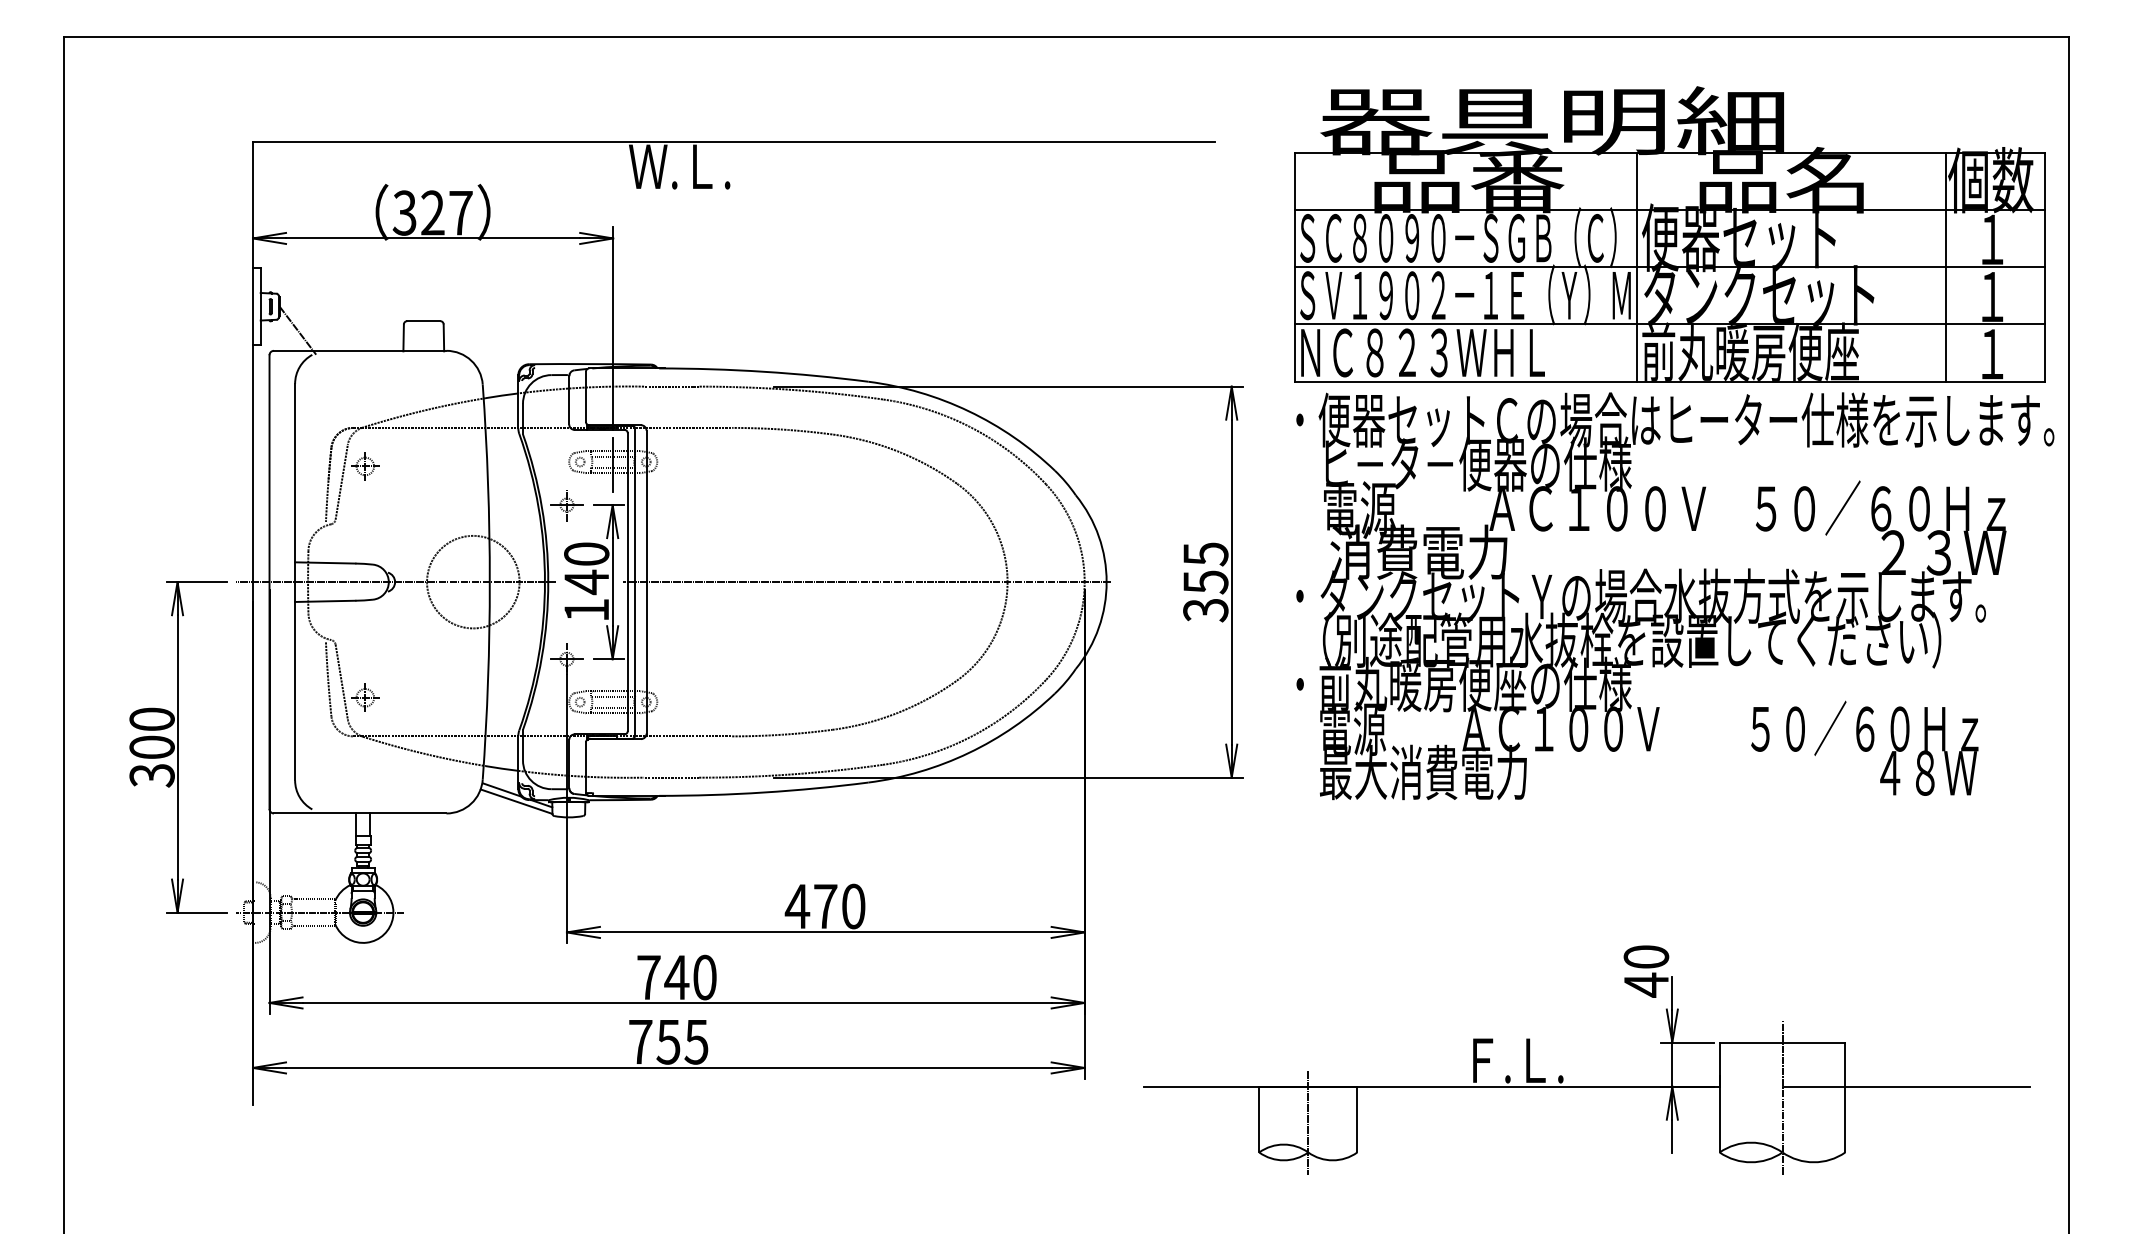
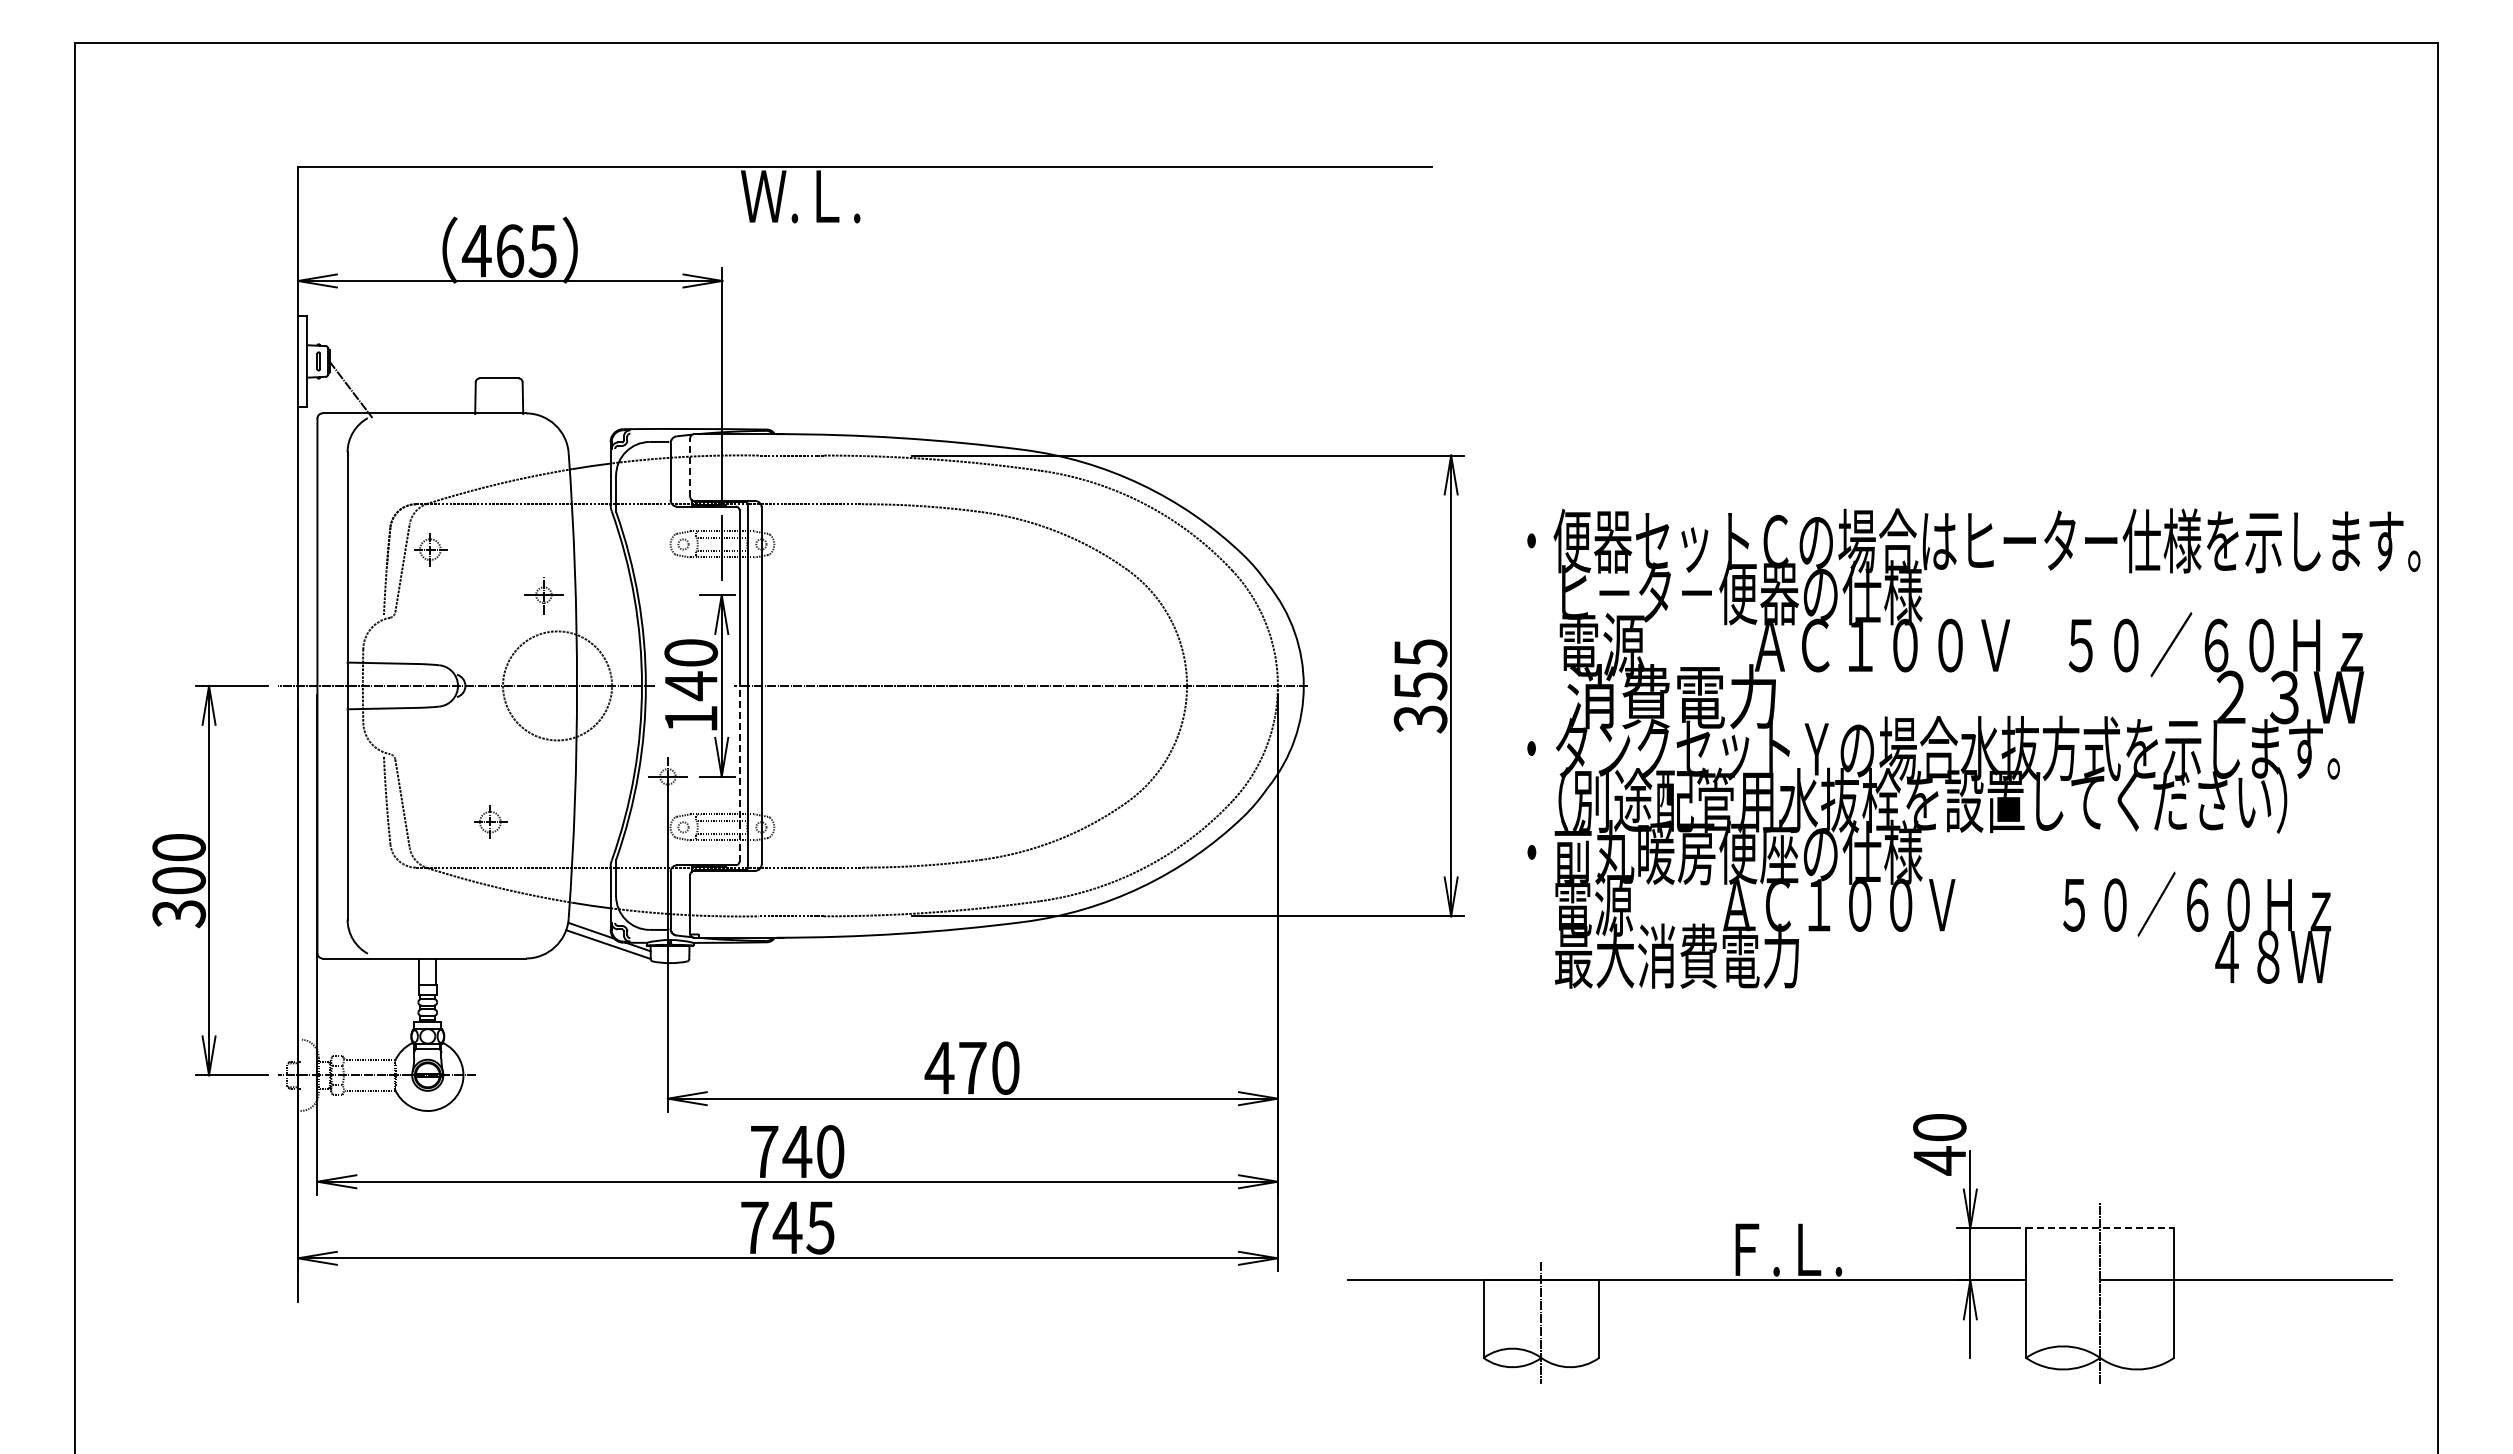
text: (431, 212) -> (508, 250), 327 -> 465
part: (1669, 233) -> (1966, 275), removed
line: (586, 396) -> (690, 467), solid -> dashed
part: (566, 505) -> (543, 595), moved
text: (1675, 596) -> (1973, 748), moved
line: (627, 656) -> (739, 773), solid -> dashed
part: (365, 697) -> (490, 821), moved
text: (668, 1041) -> (787, 1227), 755 -> 745
line: (1782, 1042) -> (2100, 1228), solid -> dashed

